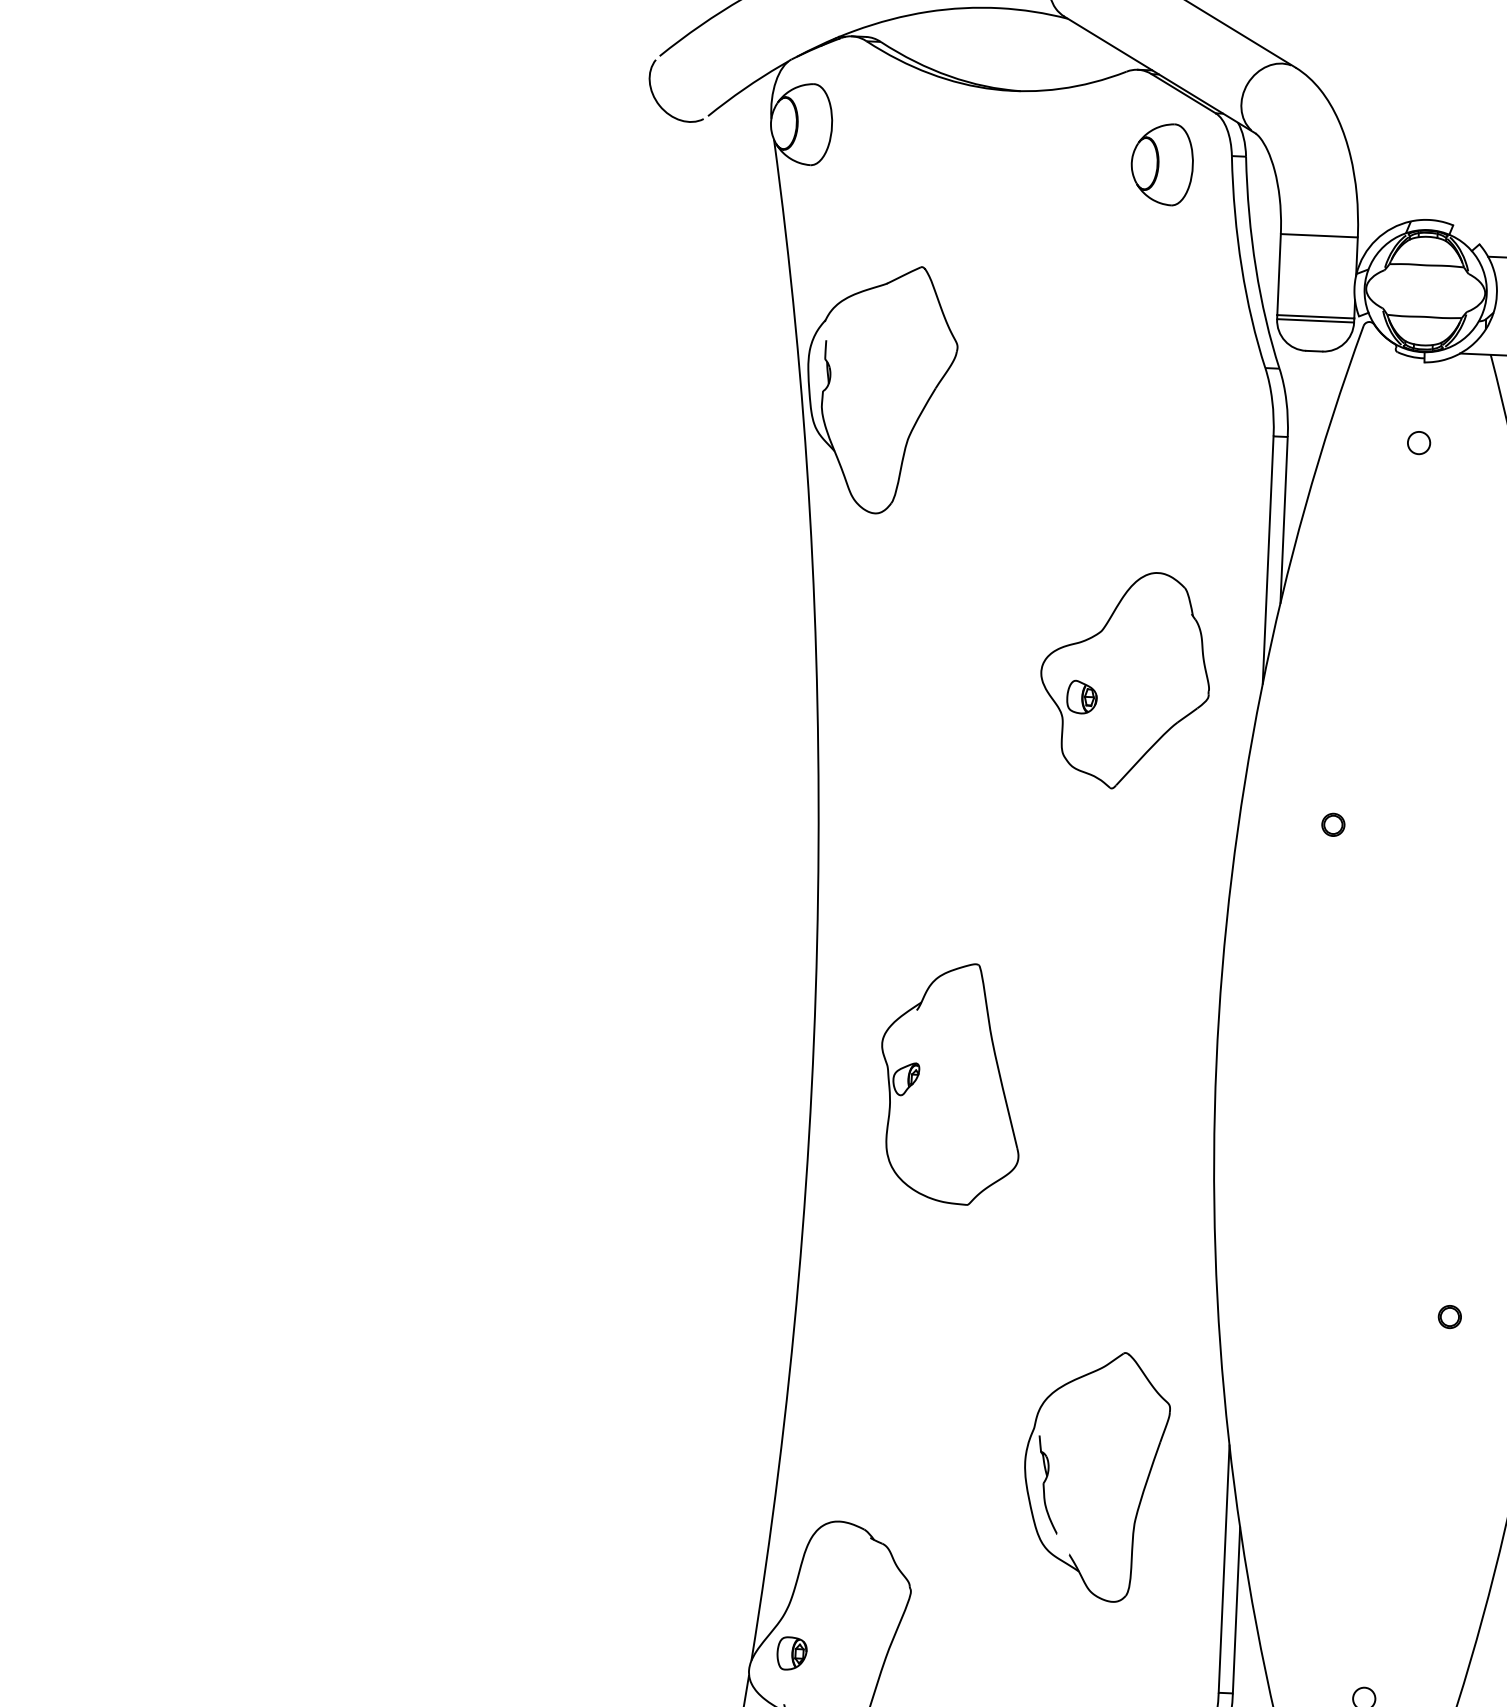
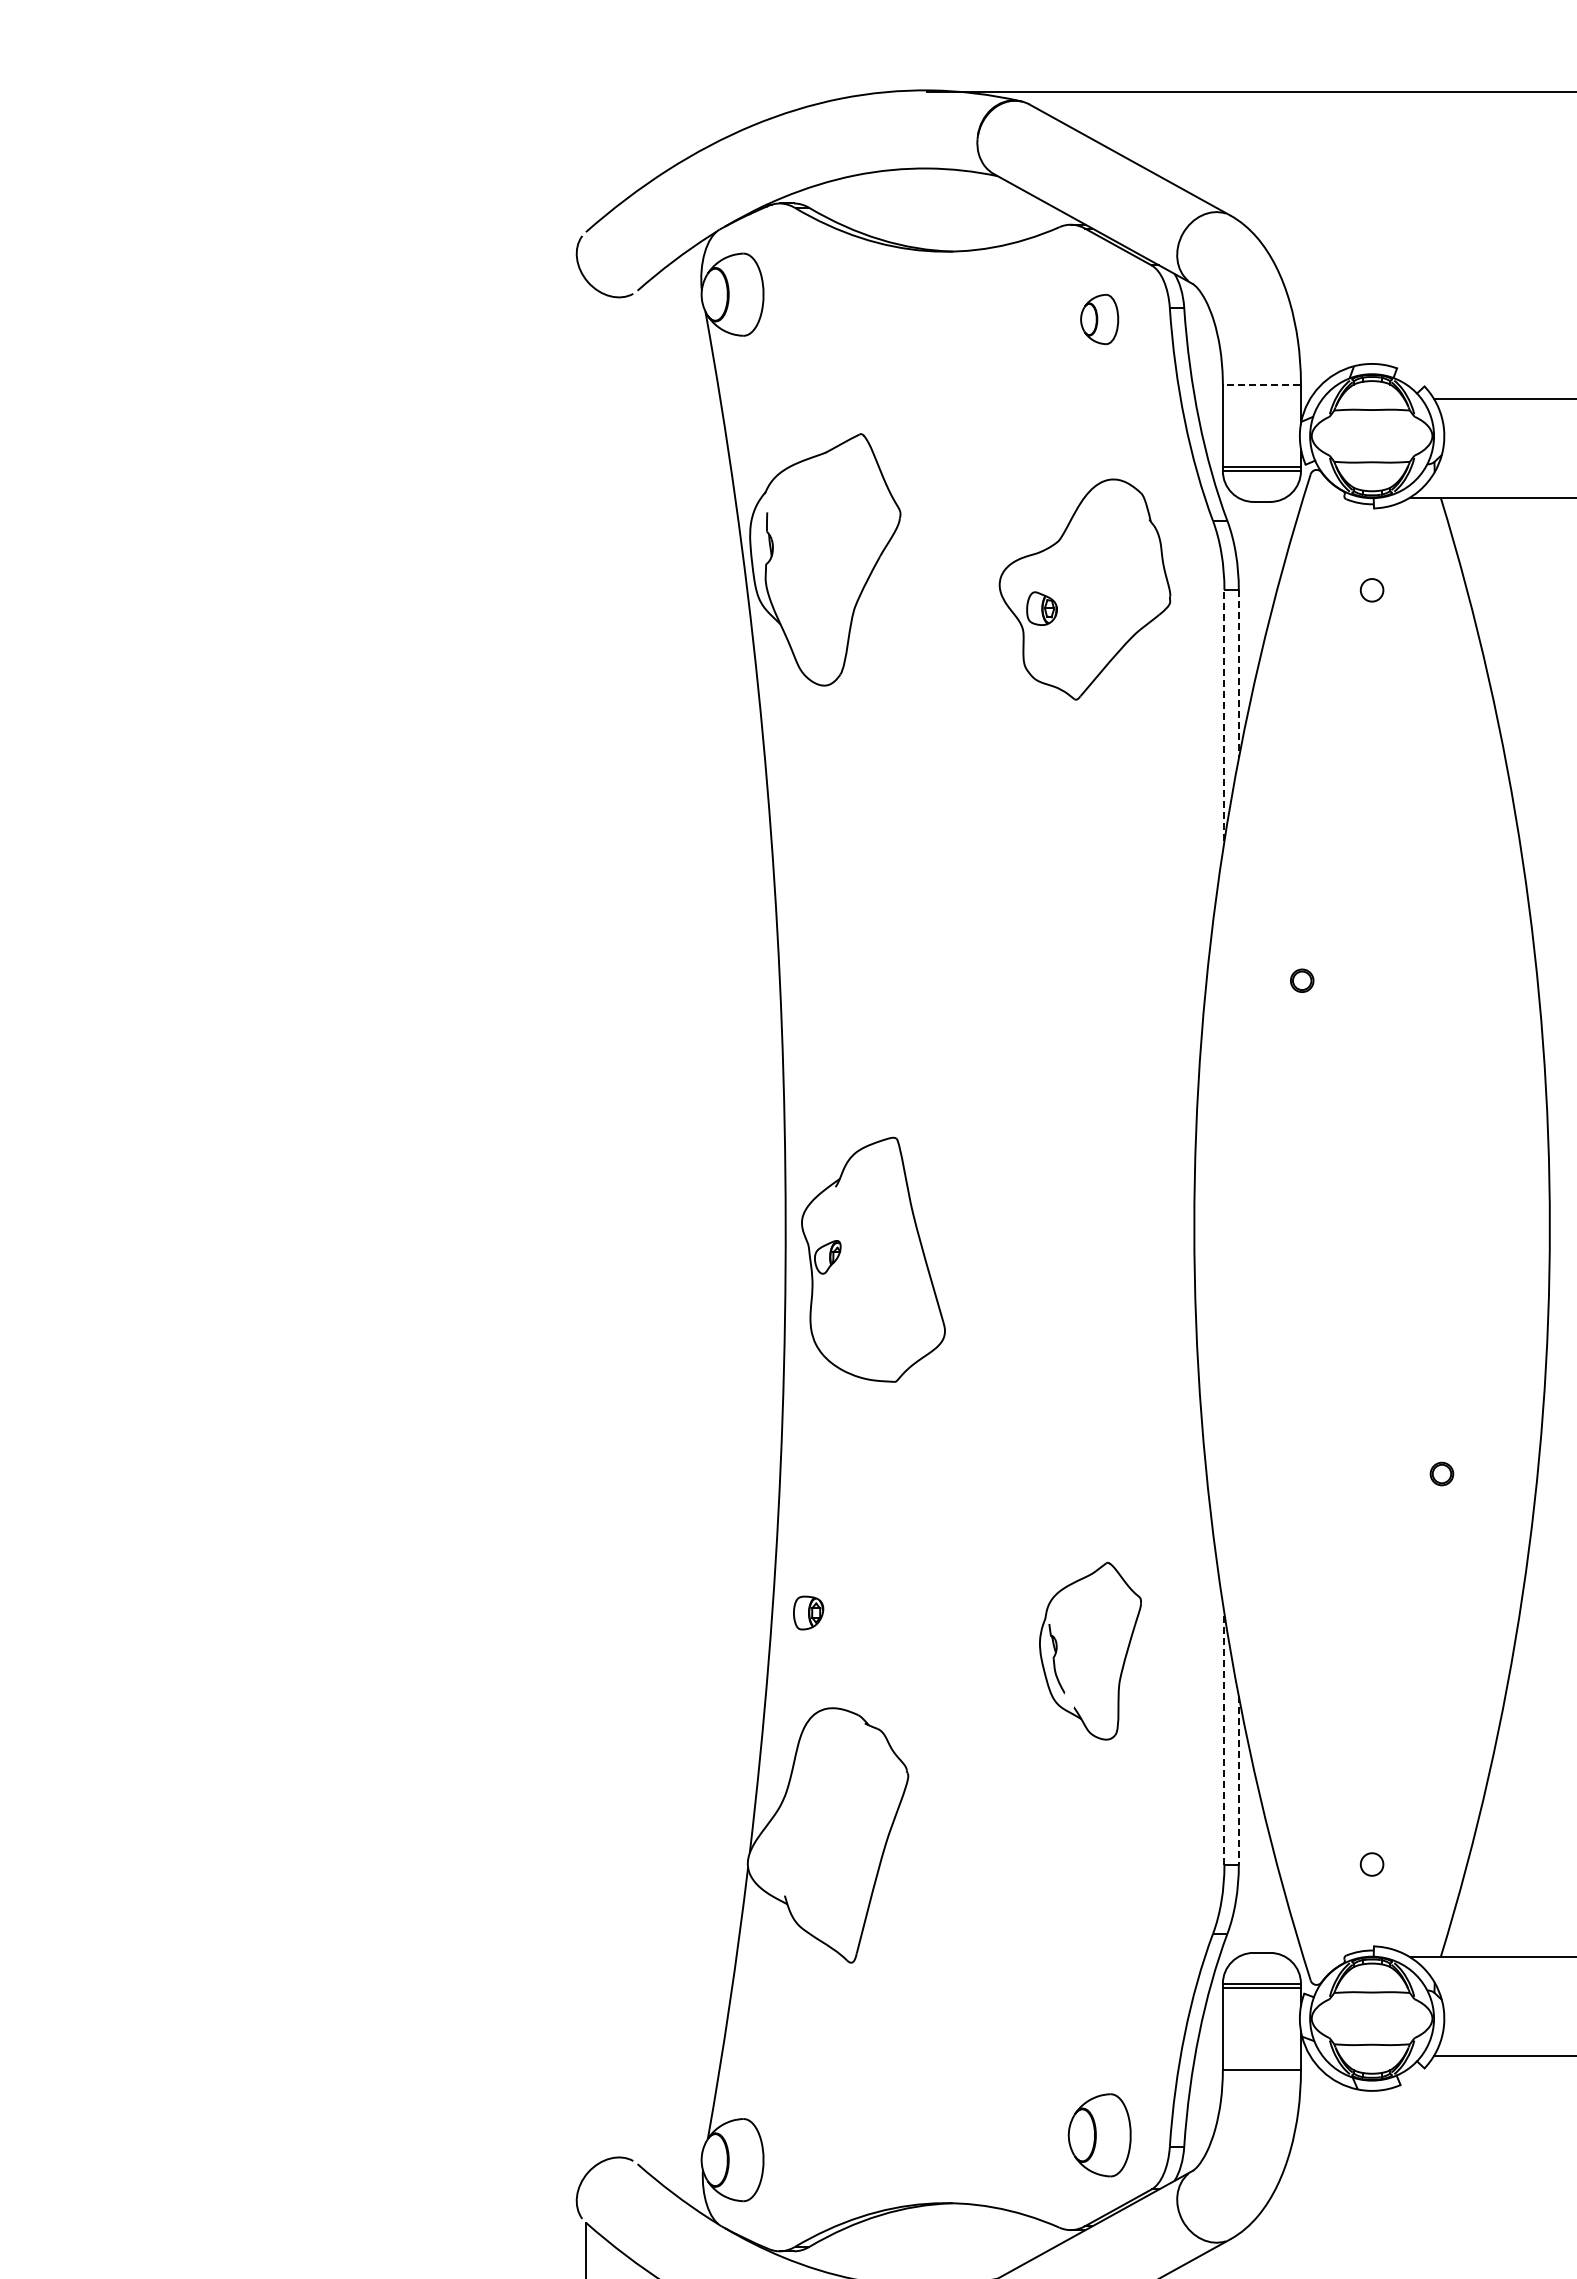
part: (1162, 164) -> (1099, 319), size x0.6
line: (1318, 235) -> (1261, 384), solid -> dashed
line: (1283, 520) -> (1238, 674), solid -> dashed
line: (1268, 559) -> (1224, 714), solid -> dashed
part: (1124, 680) -> (1084, 589), moved
part: (951, 1083) -> (873, 1259), moved
part: (1095, 1476) -> (1090, 1651), size x0.7
line: (1224, 1568) -> (1224, 1738), solid -> dashed
line: (1236, 1611) -> (1238, 1781), solid -> dashed
part: (791, 1653) -> (808, 1612), moved

